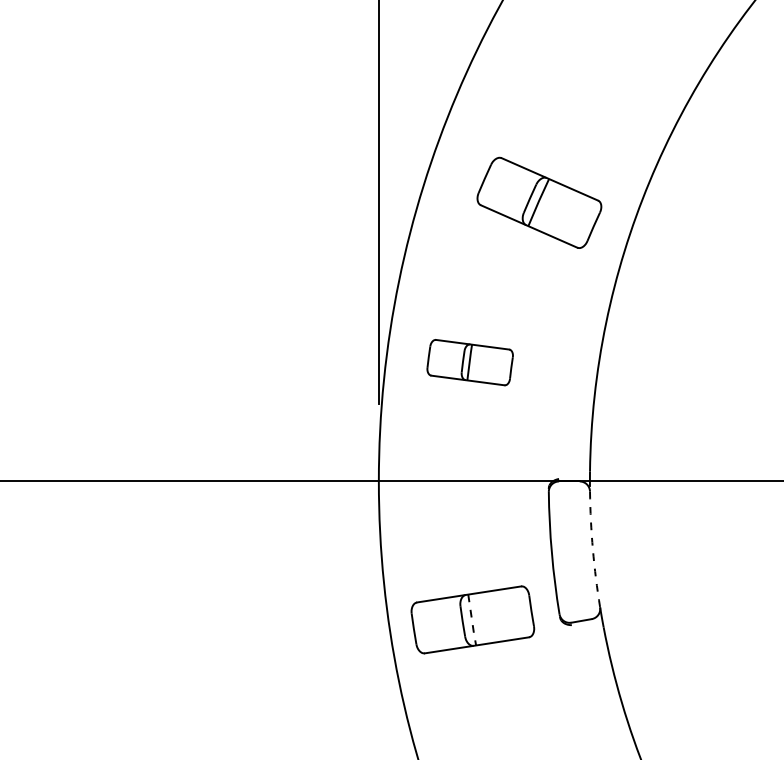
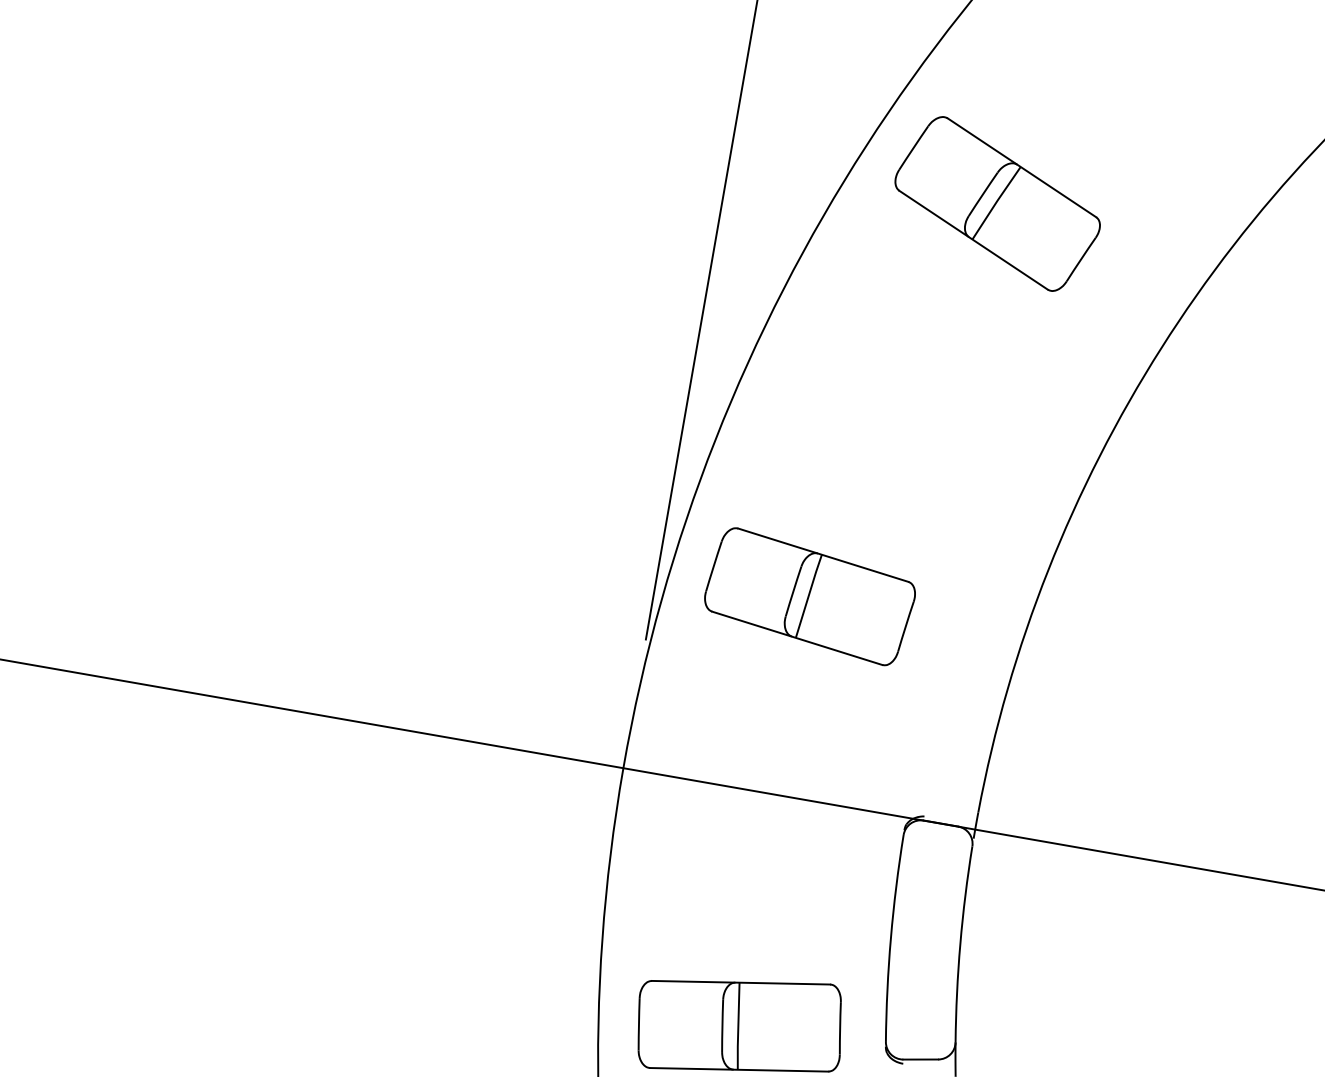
part: (539, 202) -> (997, 203), moved
part: (470, 362) -> (810, 596), size x1.43
arc: (592, 549) -> (959, 943), dashed -> solid
line: (472, 621) -> (738, 1028), dashed -> solid

